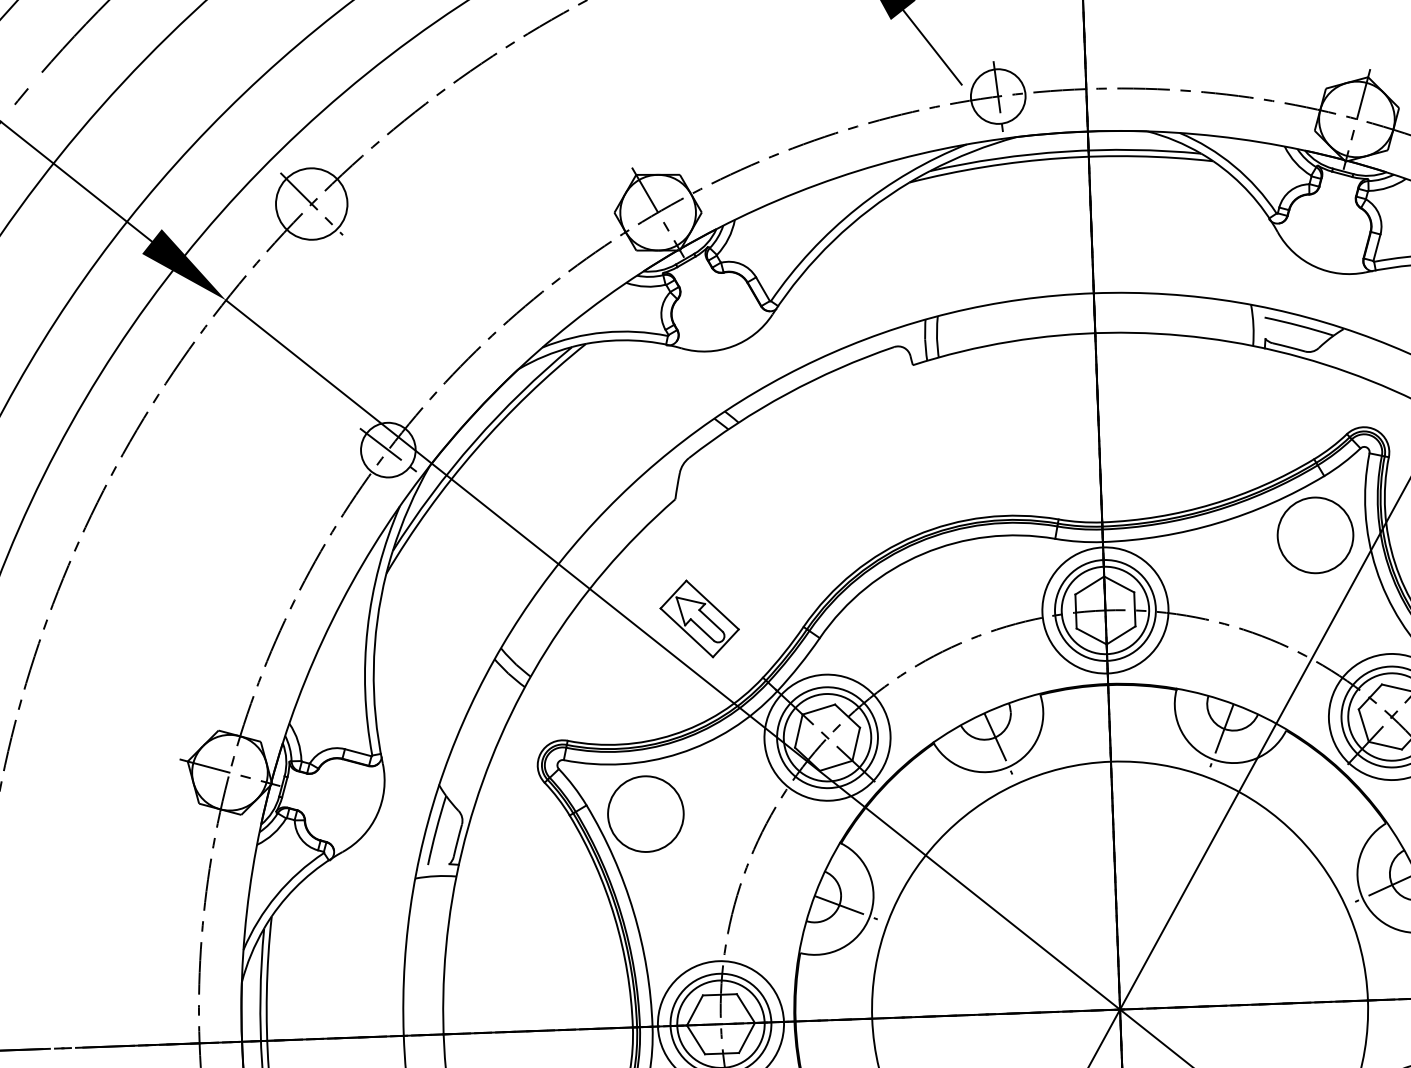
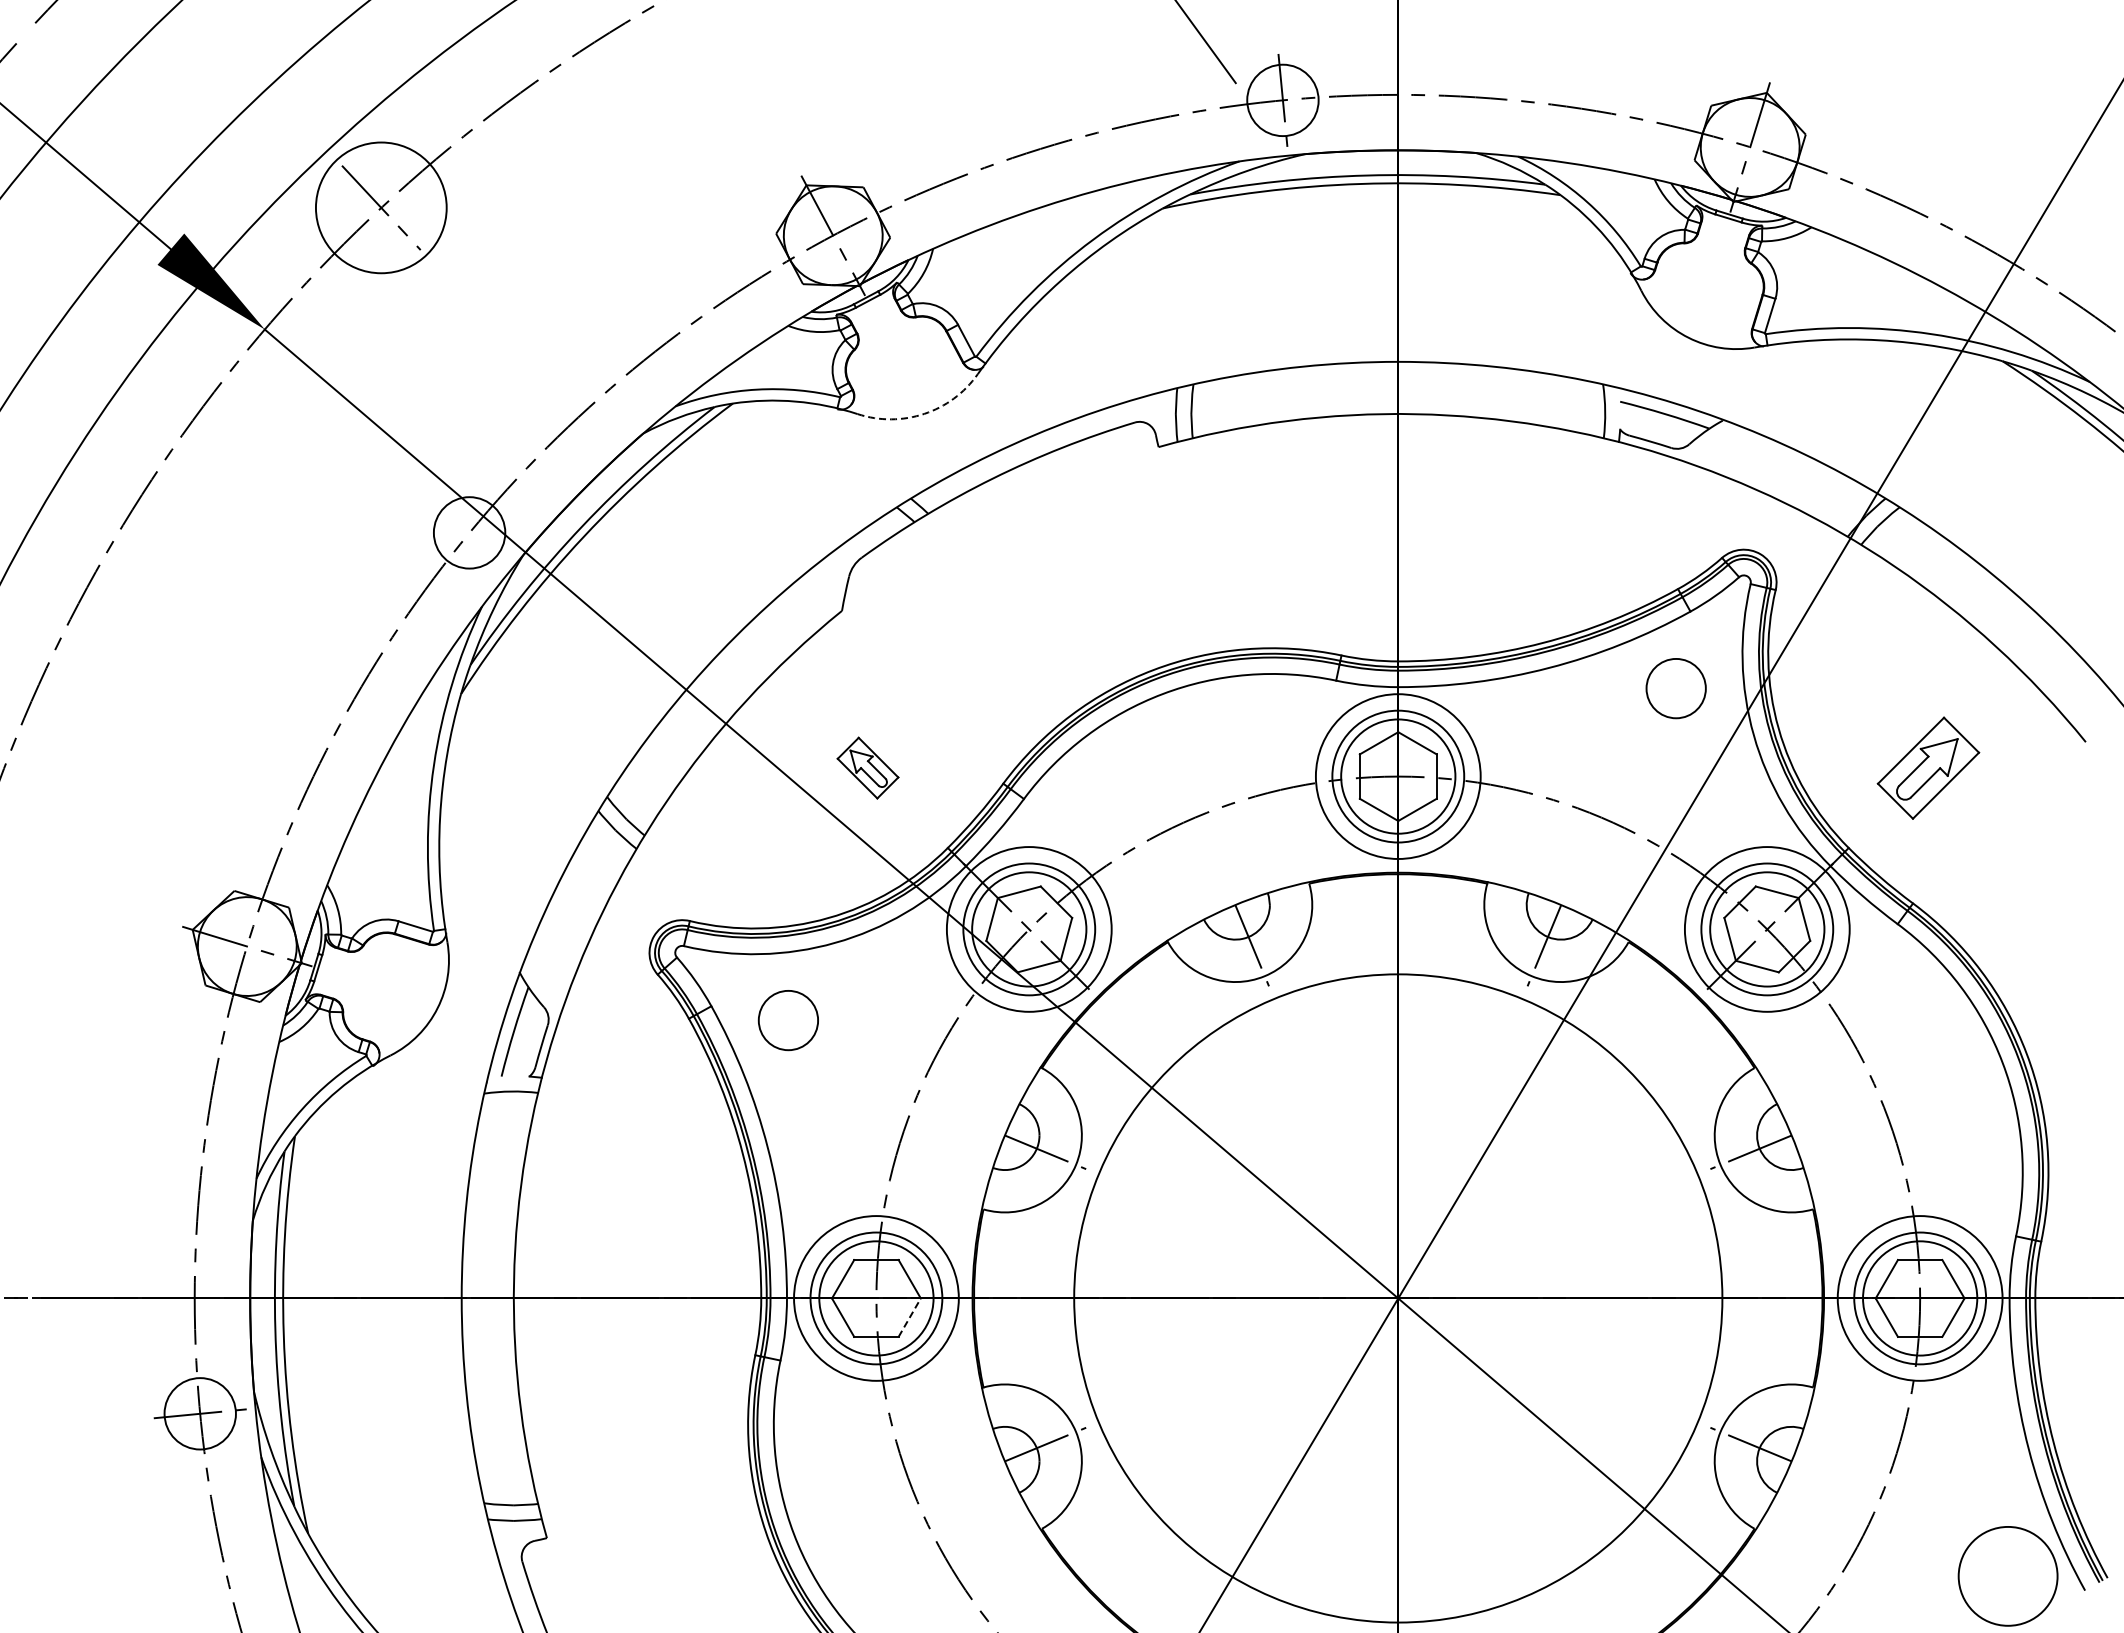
circle: (311, 203) -> (381, 207), size x1.4
arc: (732, 346) -> (924, 413), solid -> dashed
line: (388, 449) -> (469, 532), removed
circle: (1314, 535) -> (1675, 688), size x0.6
part: (699, 618) -> (867, 767), size x0.6
circle: (645, 814) -> (788, 1020), size x0.6
line: (746, 1037) -> (909, 1317), solid -> dashed

